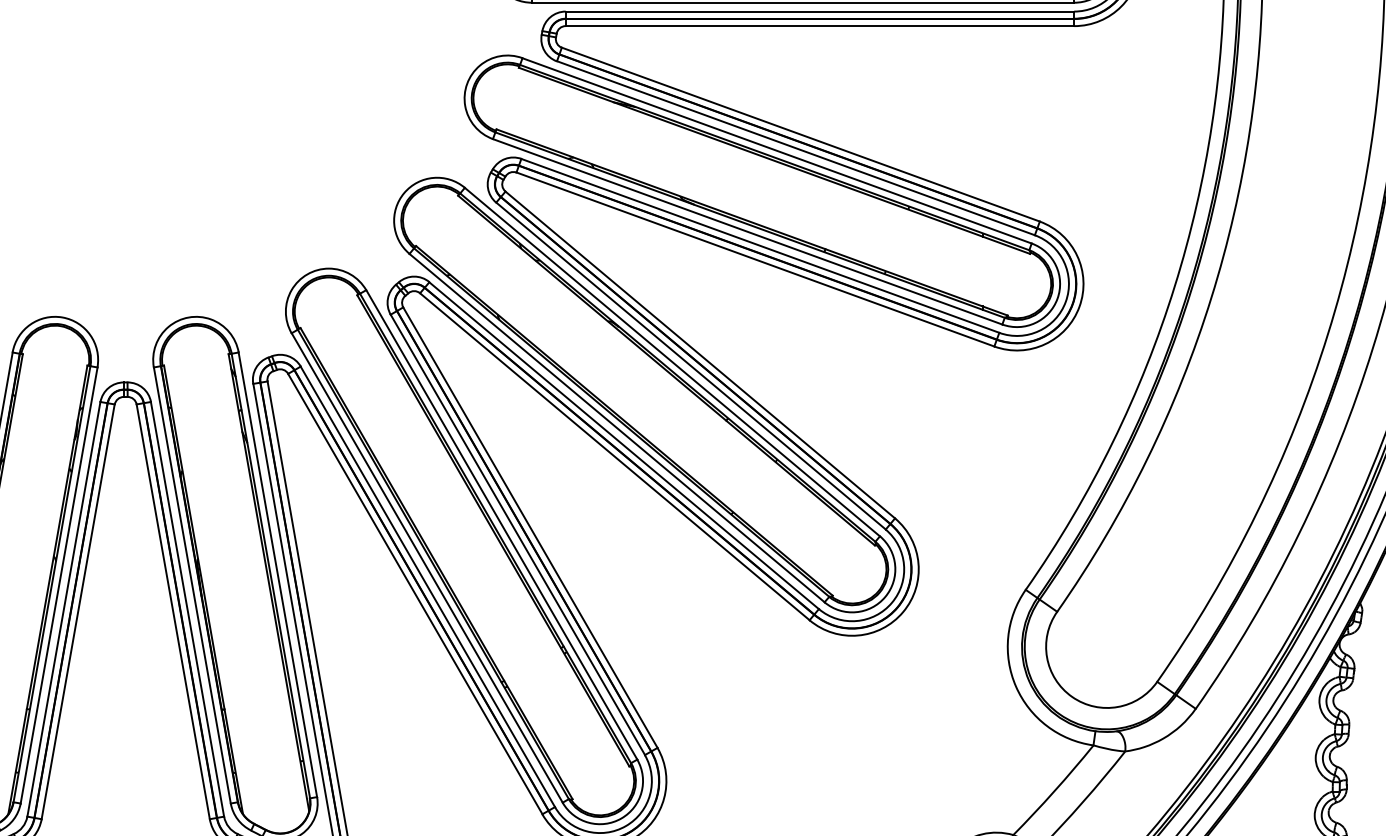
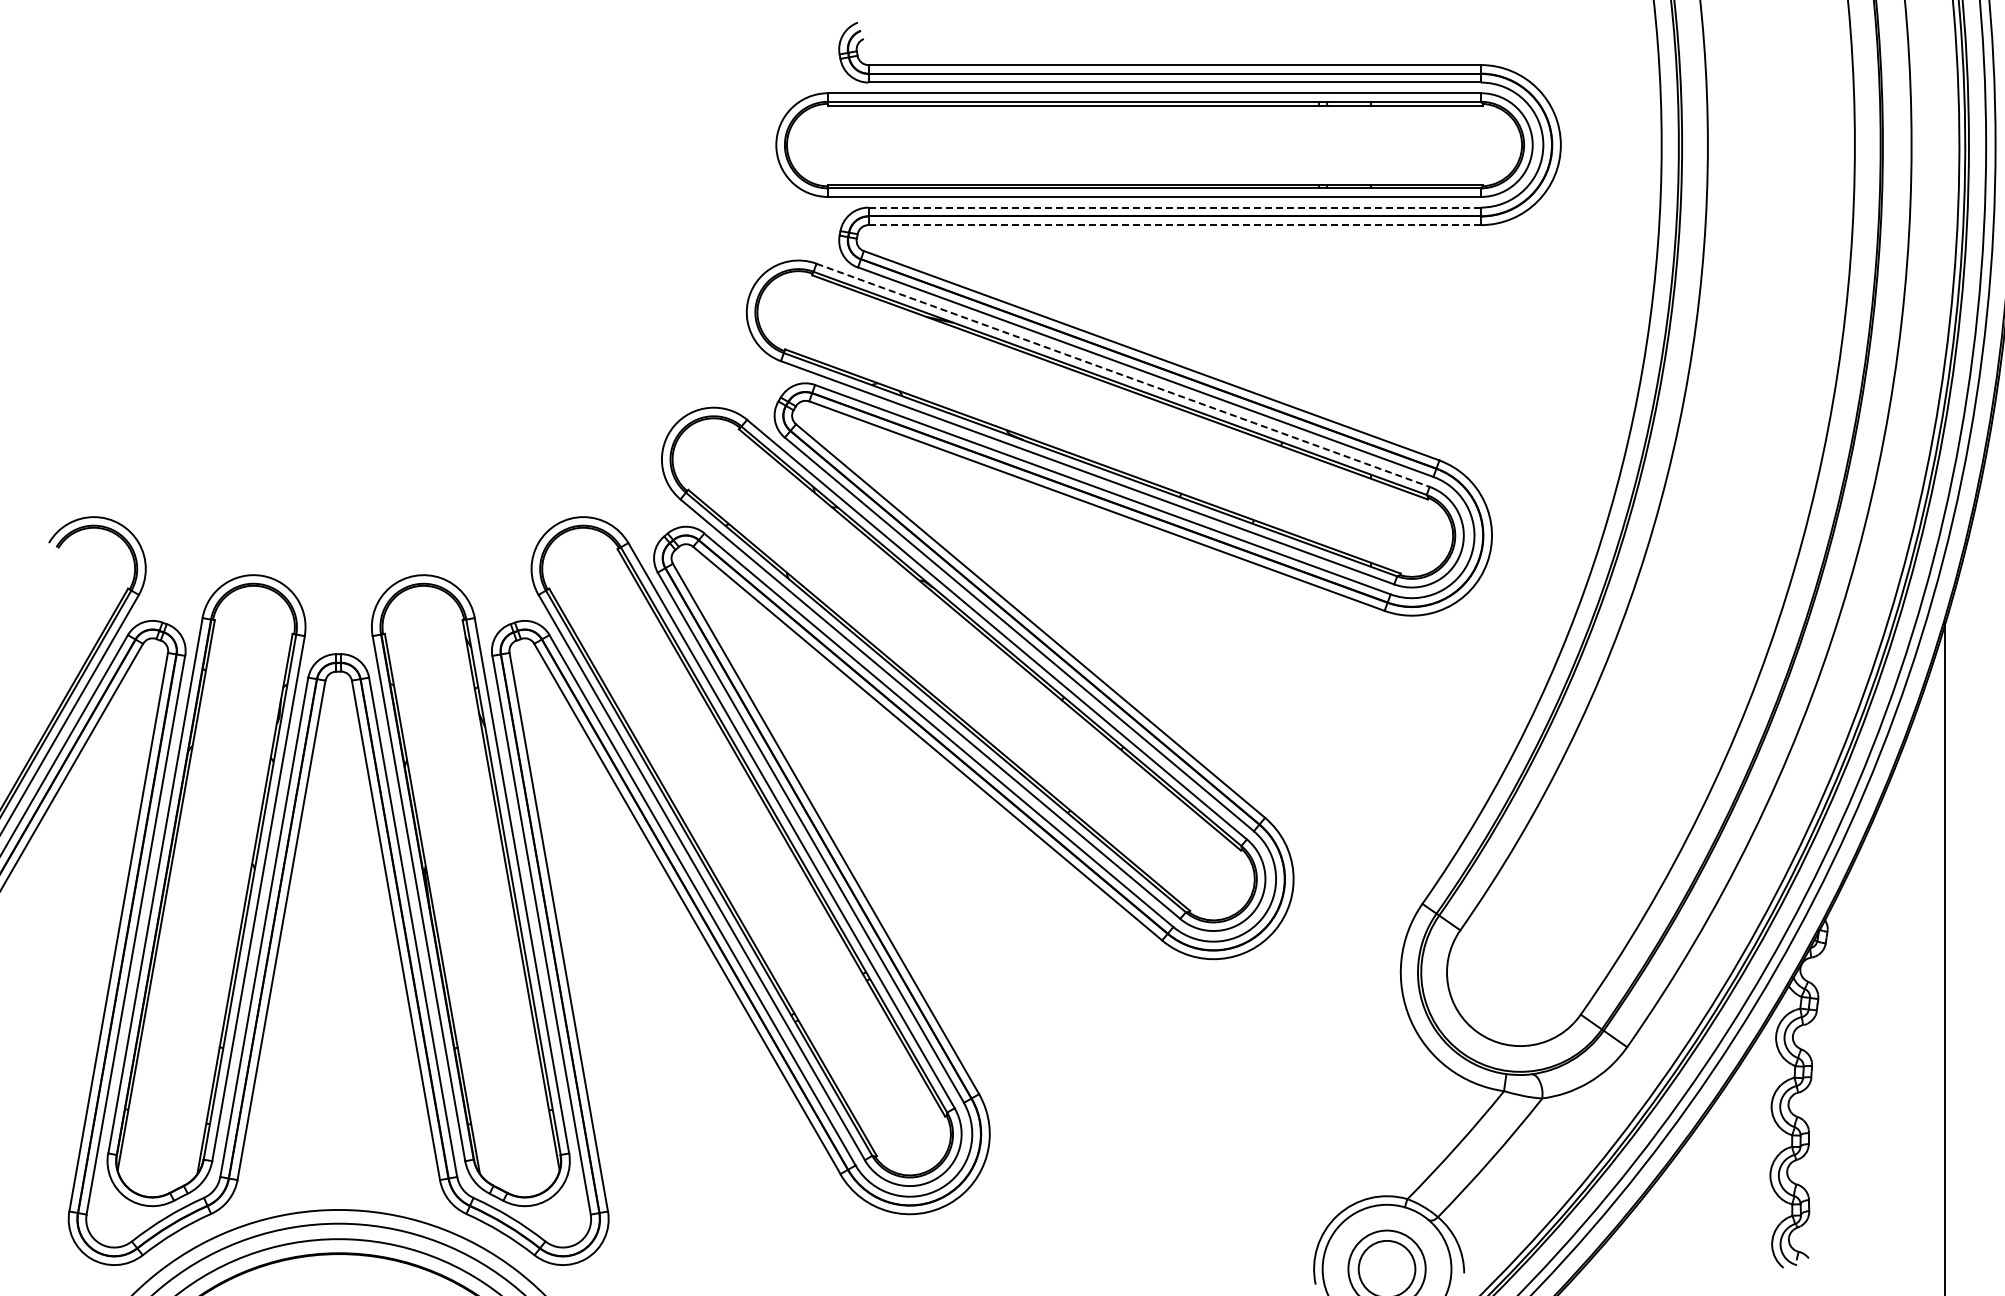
line: (819, 11) -> (1174, 207), solid -> dashed
line: (819, 25) -> (1174, 224), solid -> dashed
line: (777, 151) -> (1123, 375), solid -> dashed

